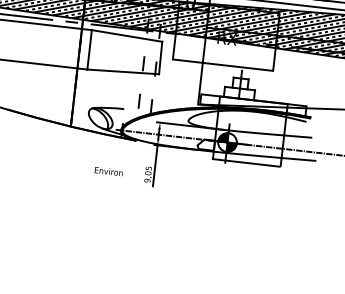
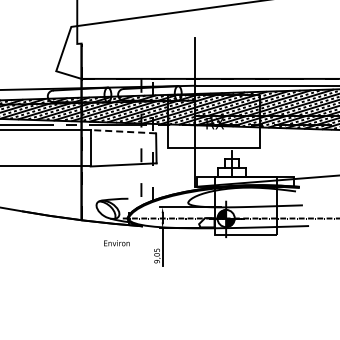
line: (127, 35) -> (123, 131), solid -> dashed
text: (108, 171) -> (116, 243), moved

